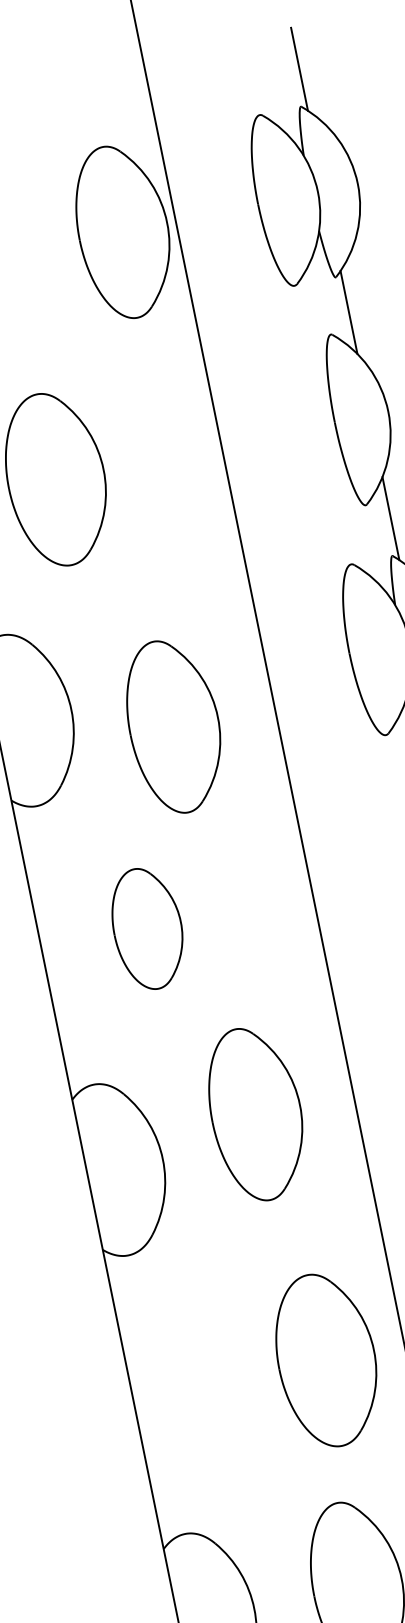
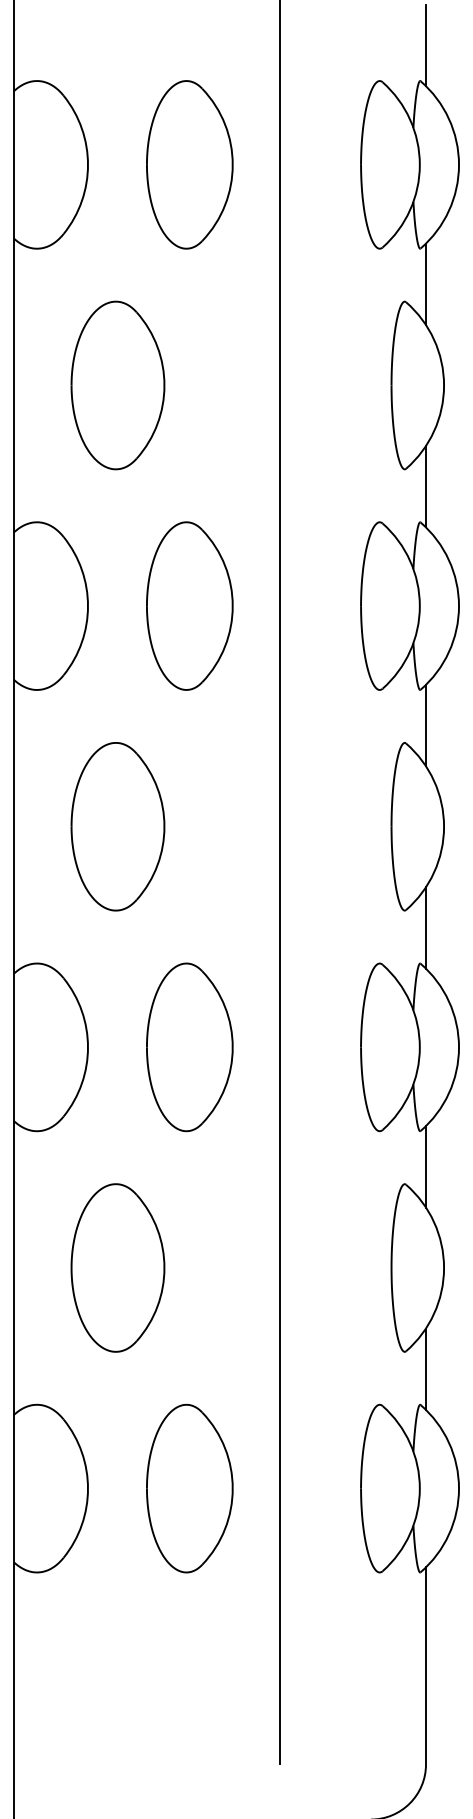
part: (123, 231) -> (189, 164), moved
part: (173, 725) -> (189, 605), moved
part: (147, 928) -> (117, 826), size x1.43
part: (256, 1114) -> (189, 1047), moved
part: (326, 1359) -> (117, 1267), moved

